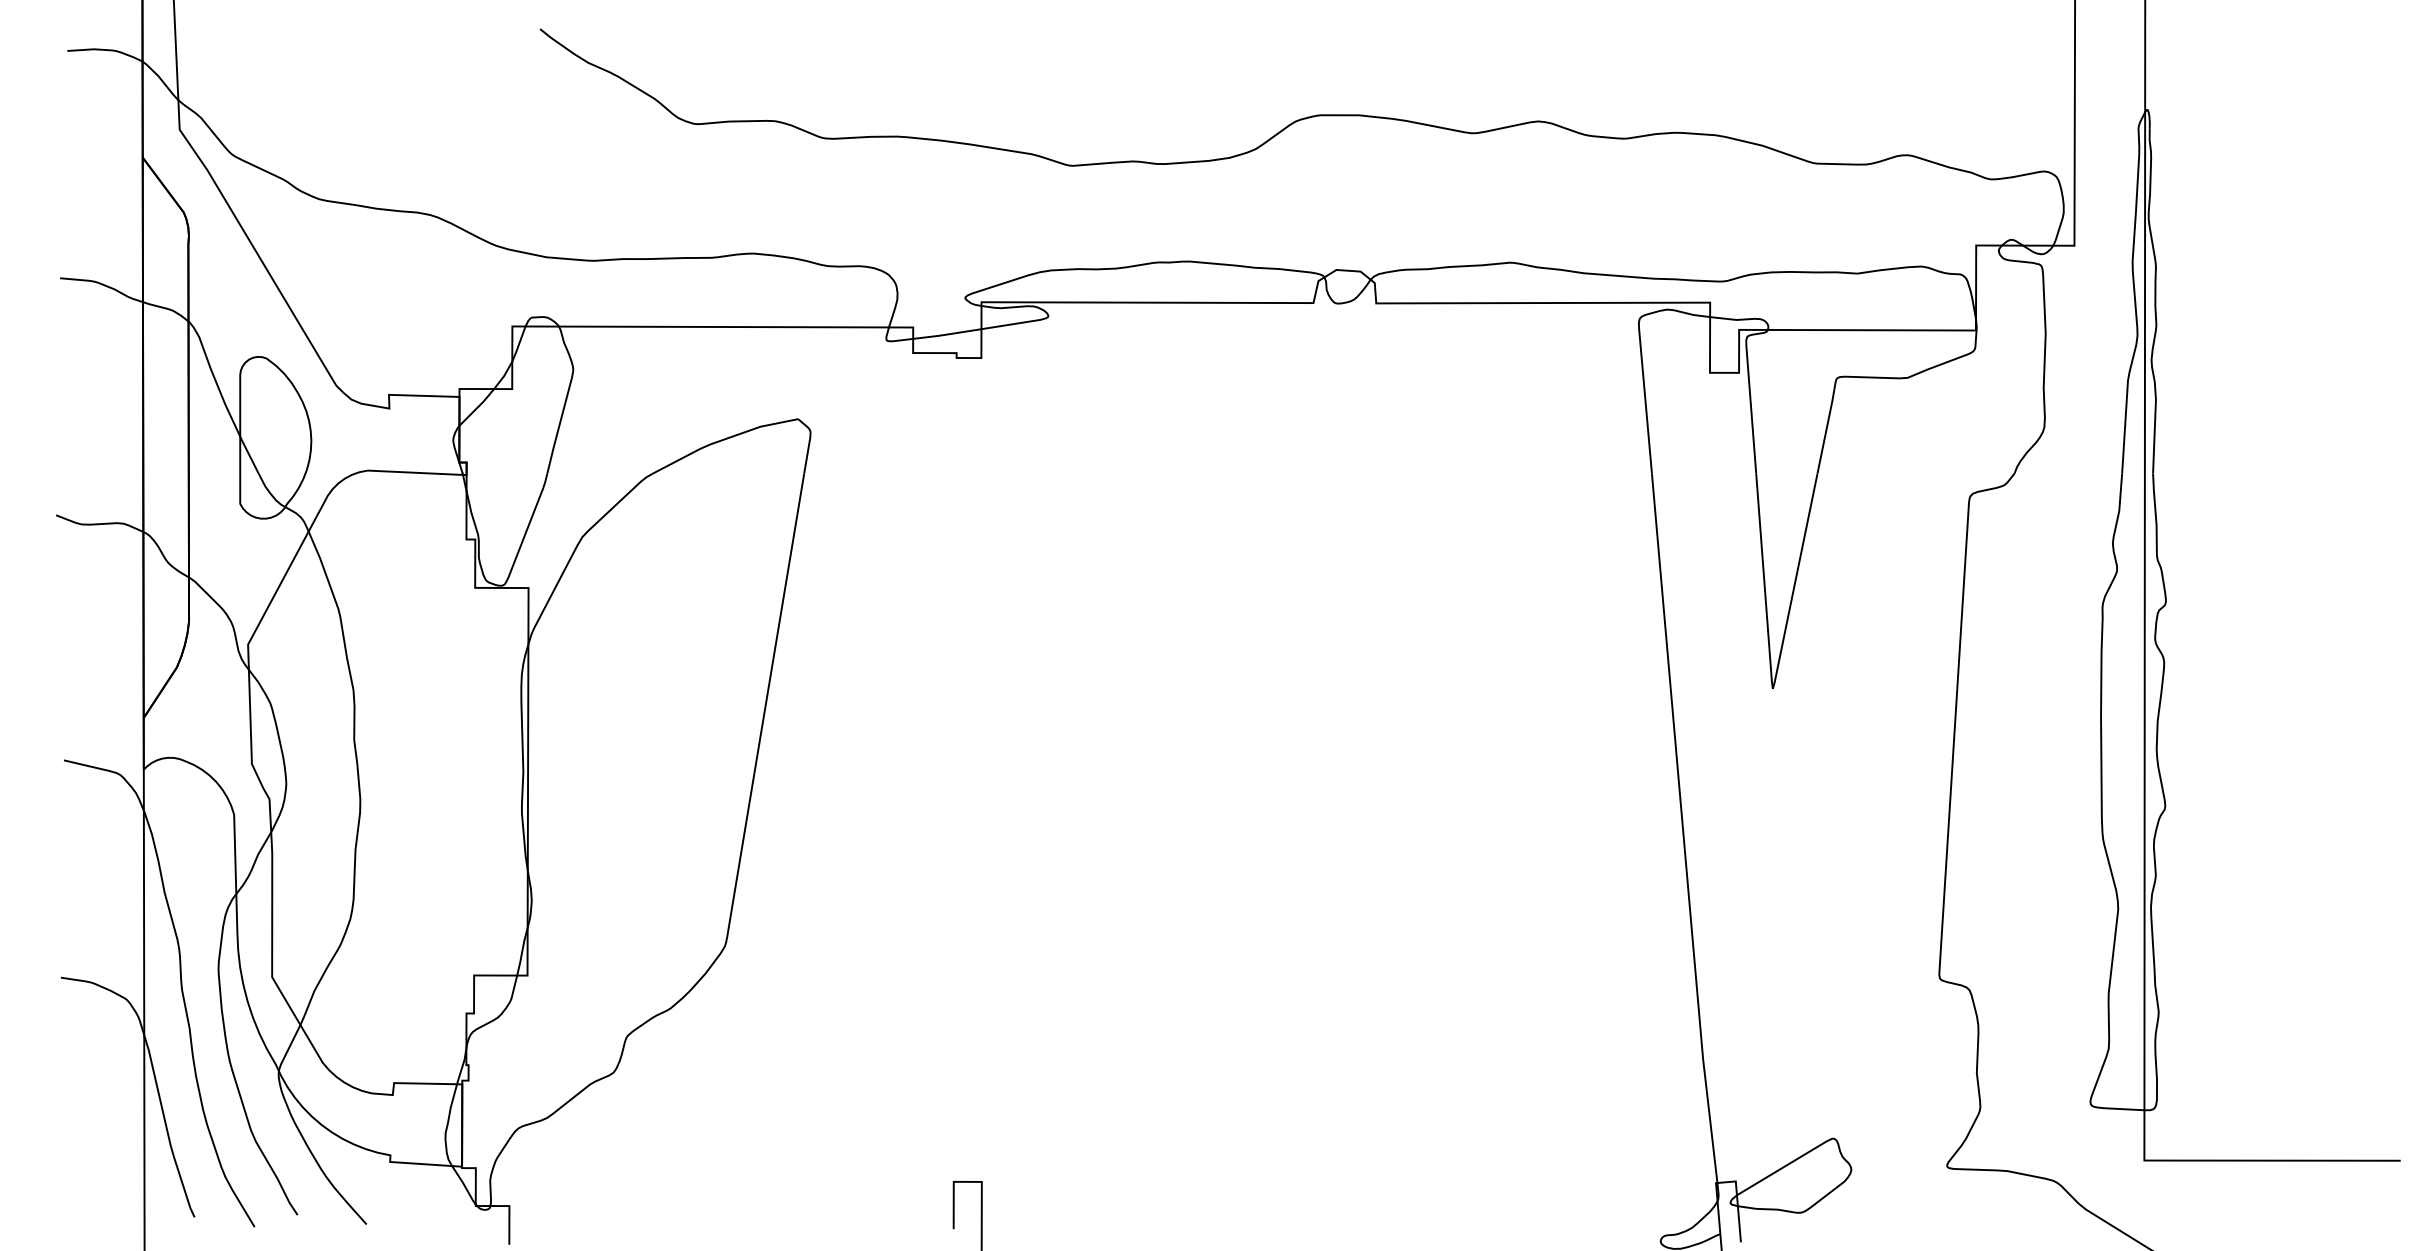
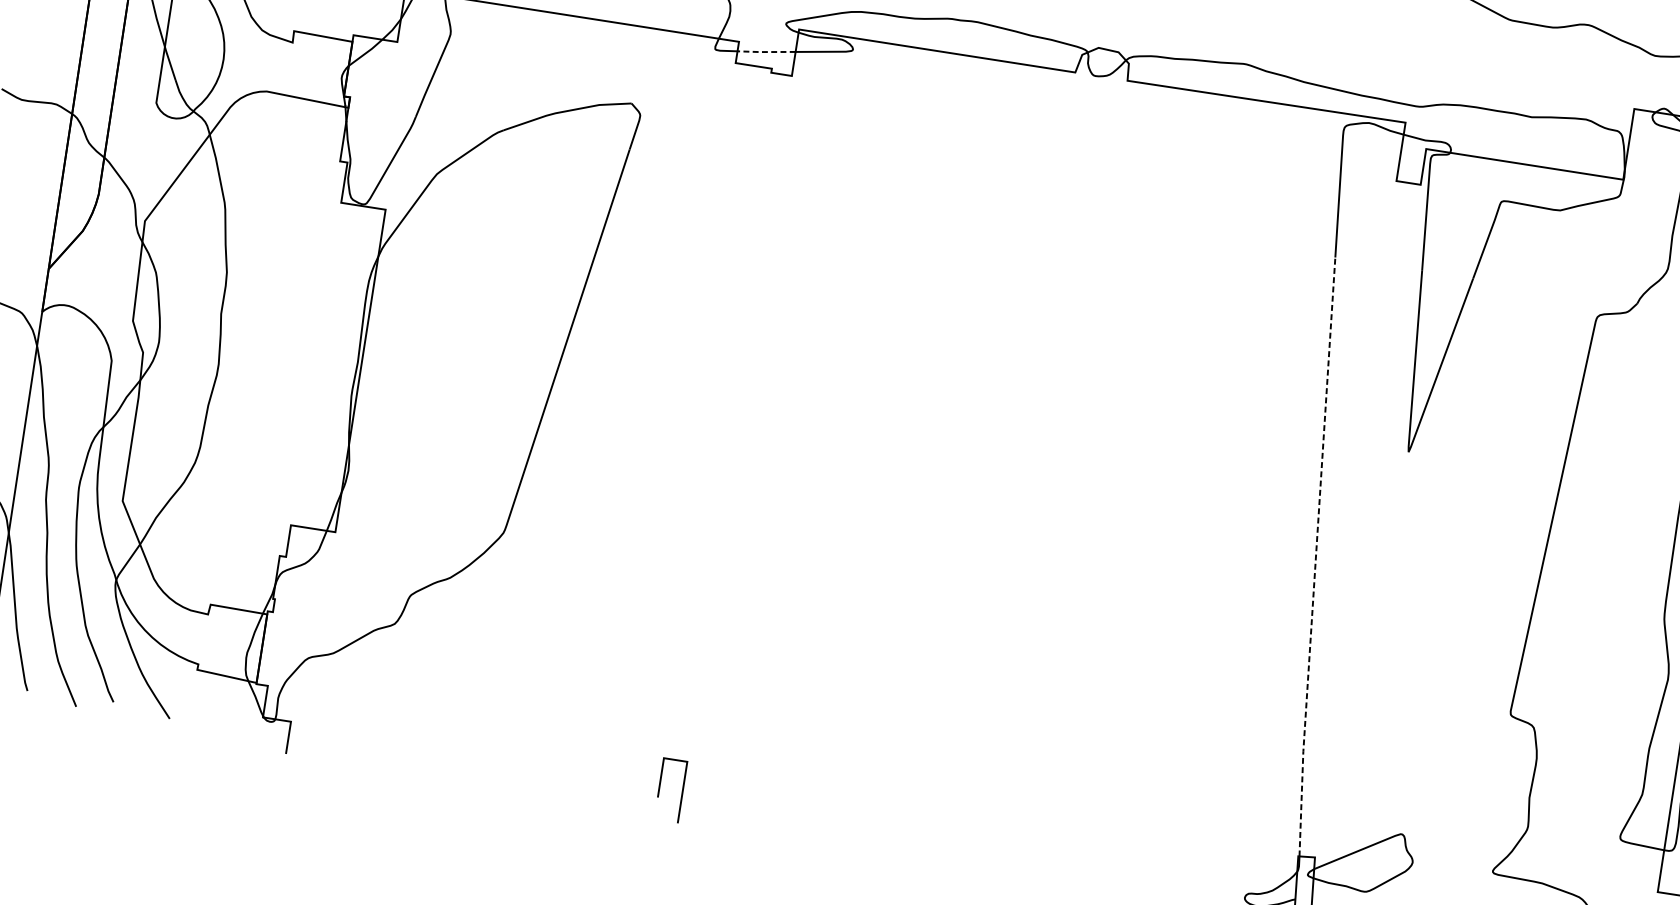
line: (946, 334) -> (765, 51), solid -> dashed
line: (1682, 828) -> (1315, 556), solid -> dashed

